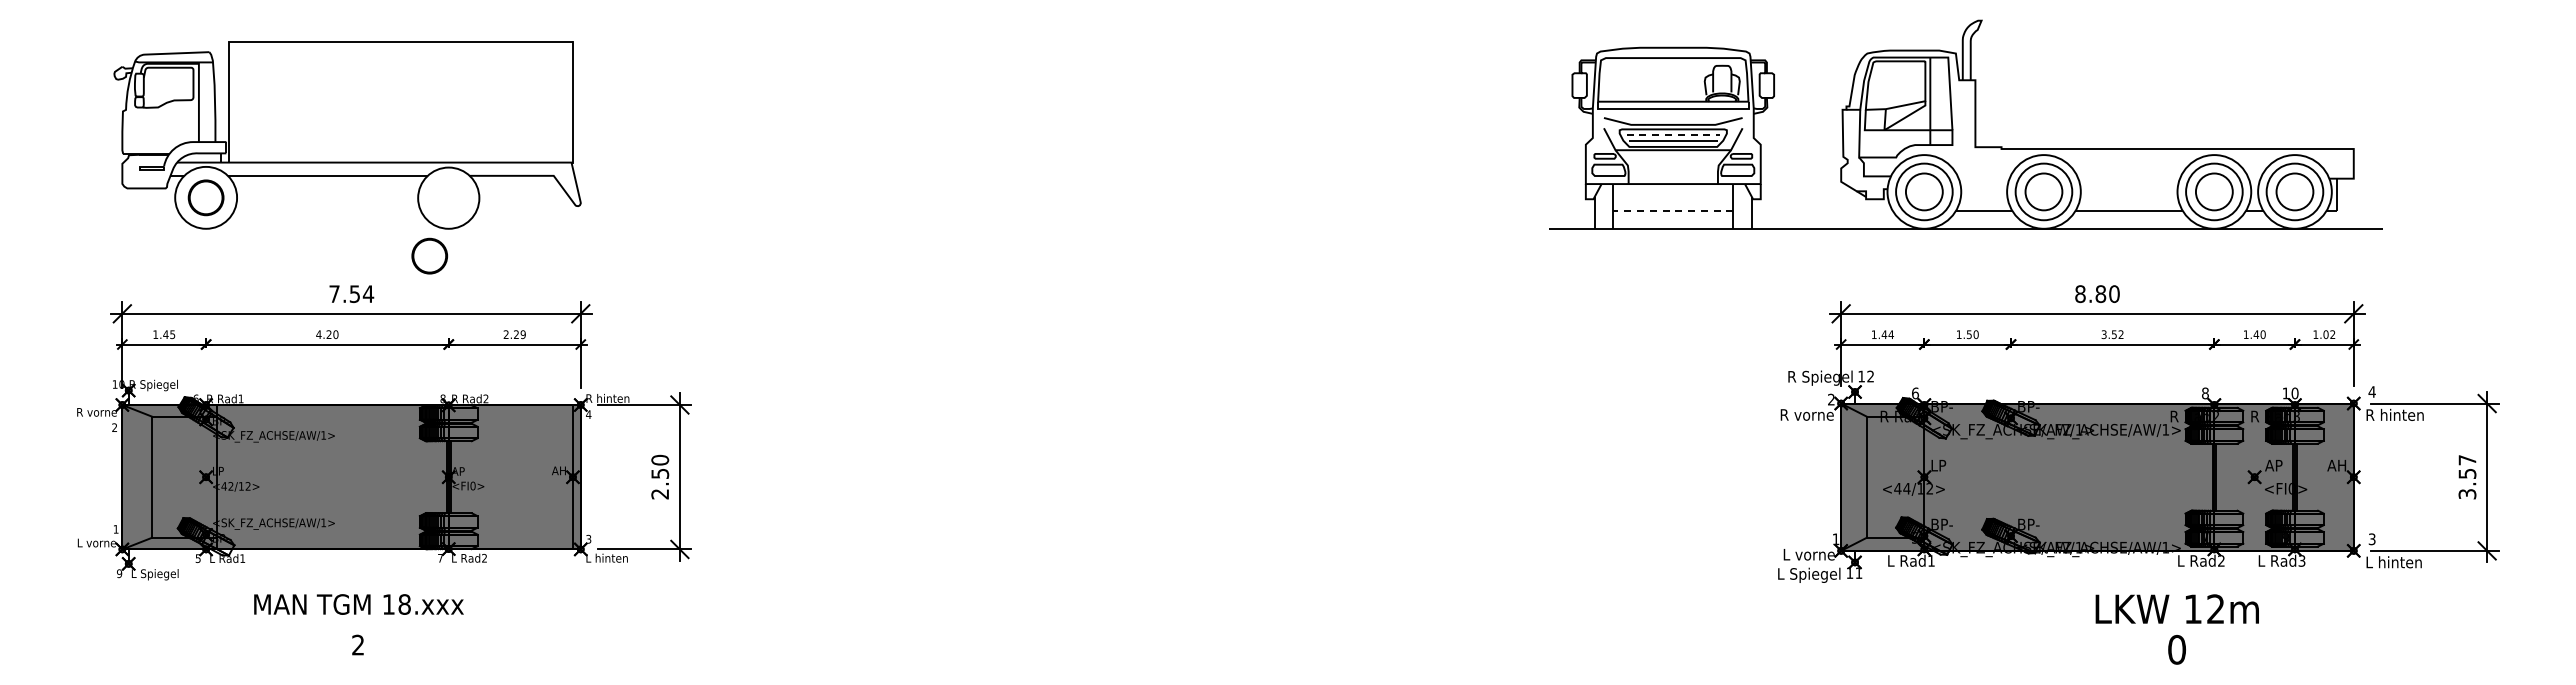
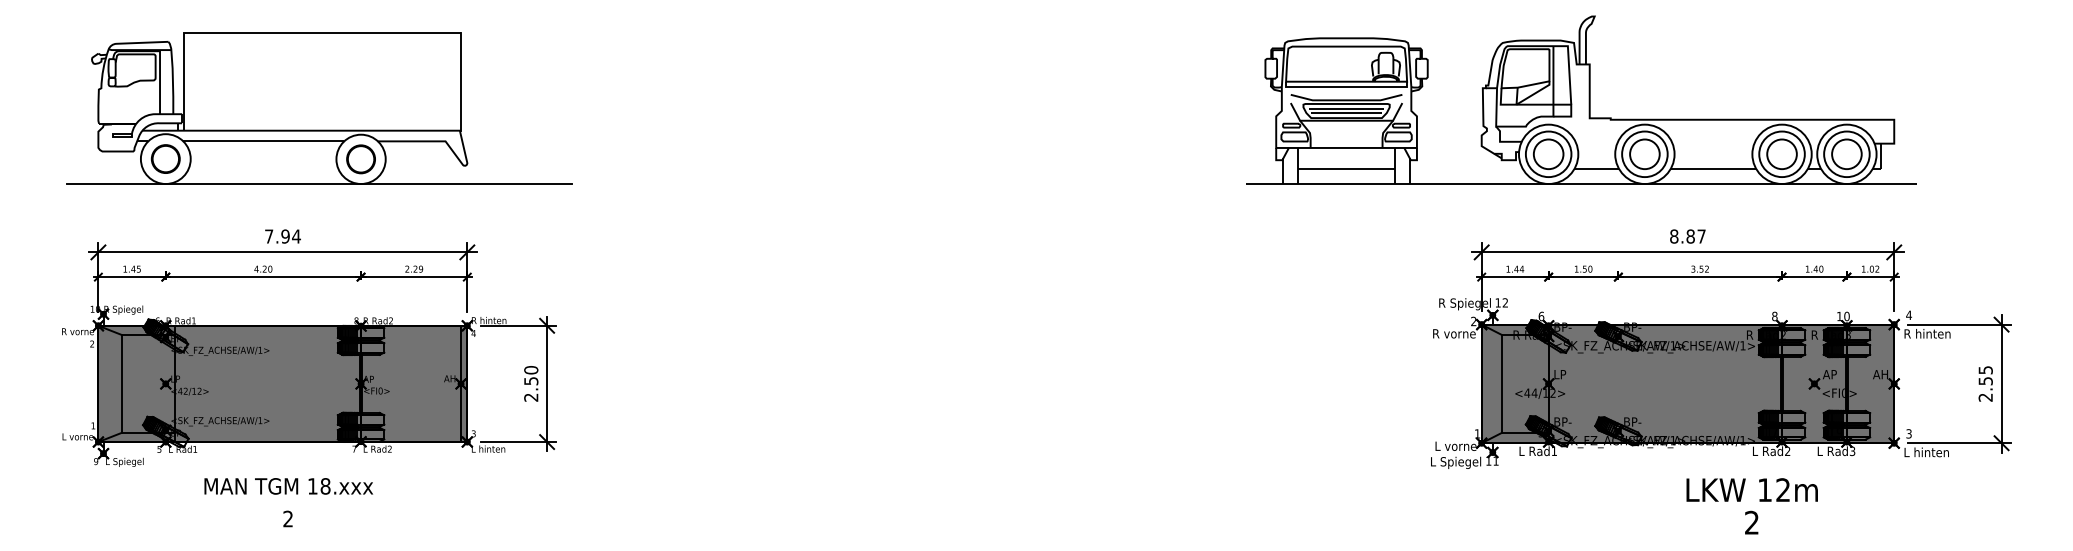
line: (1673, 135) -> (1346, 108), dashed -> solid
line: (1672, 210) -> (1345, 169), dashed -> solid
line: (397, 228) -> (319, 183), added
part: (429, 255) -> (360, 158), moved
text: (354, 293) -> (285, 236), 7.54 -> 7.94
text: (2114, 294) -> (1701, 236), 8.80 -> 8.87
text: (2467, 477) -> (1985, 384), 3.57 -> 2.55
text: (2176, 649) -> (1751, 522), 0 -> 2

